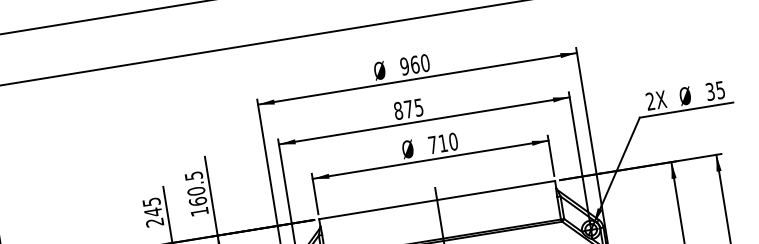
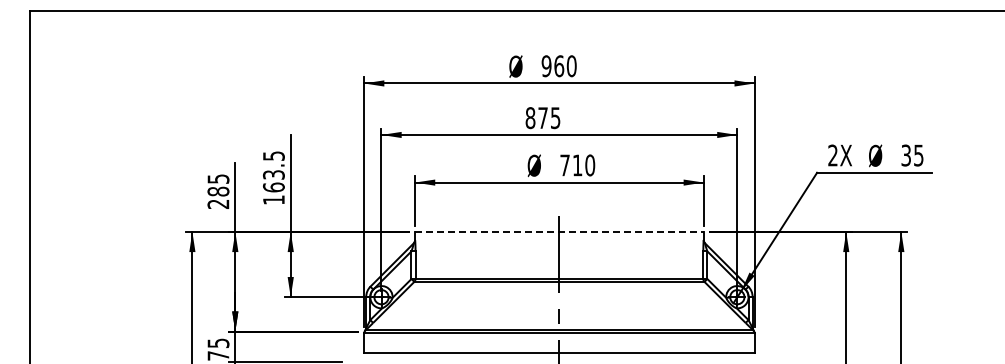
text: (195, 191) -> (273, 174), 160.5 -> 163.5
line: (437, 199) -> (559, 231), solid -> dashed
text: (153, 212) -> (218, 191), 245 -> 285

